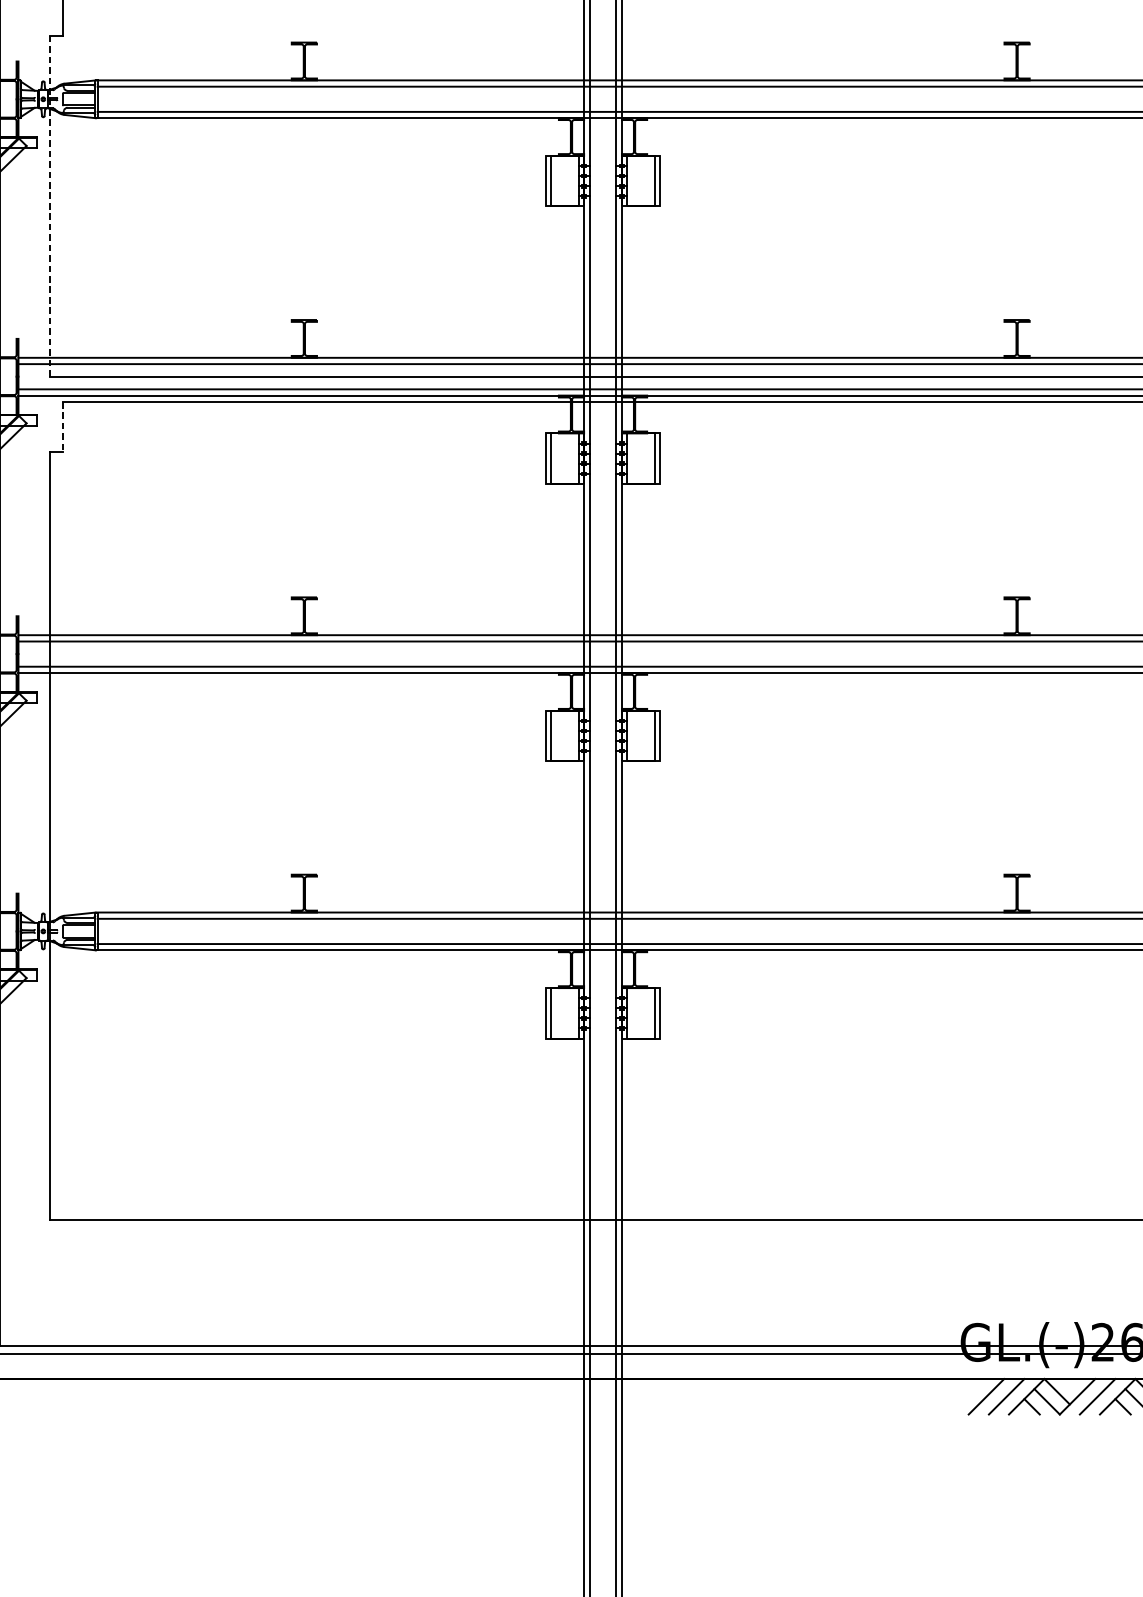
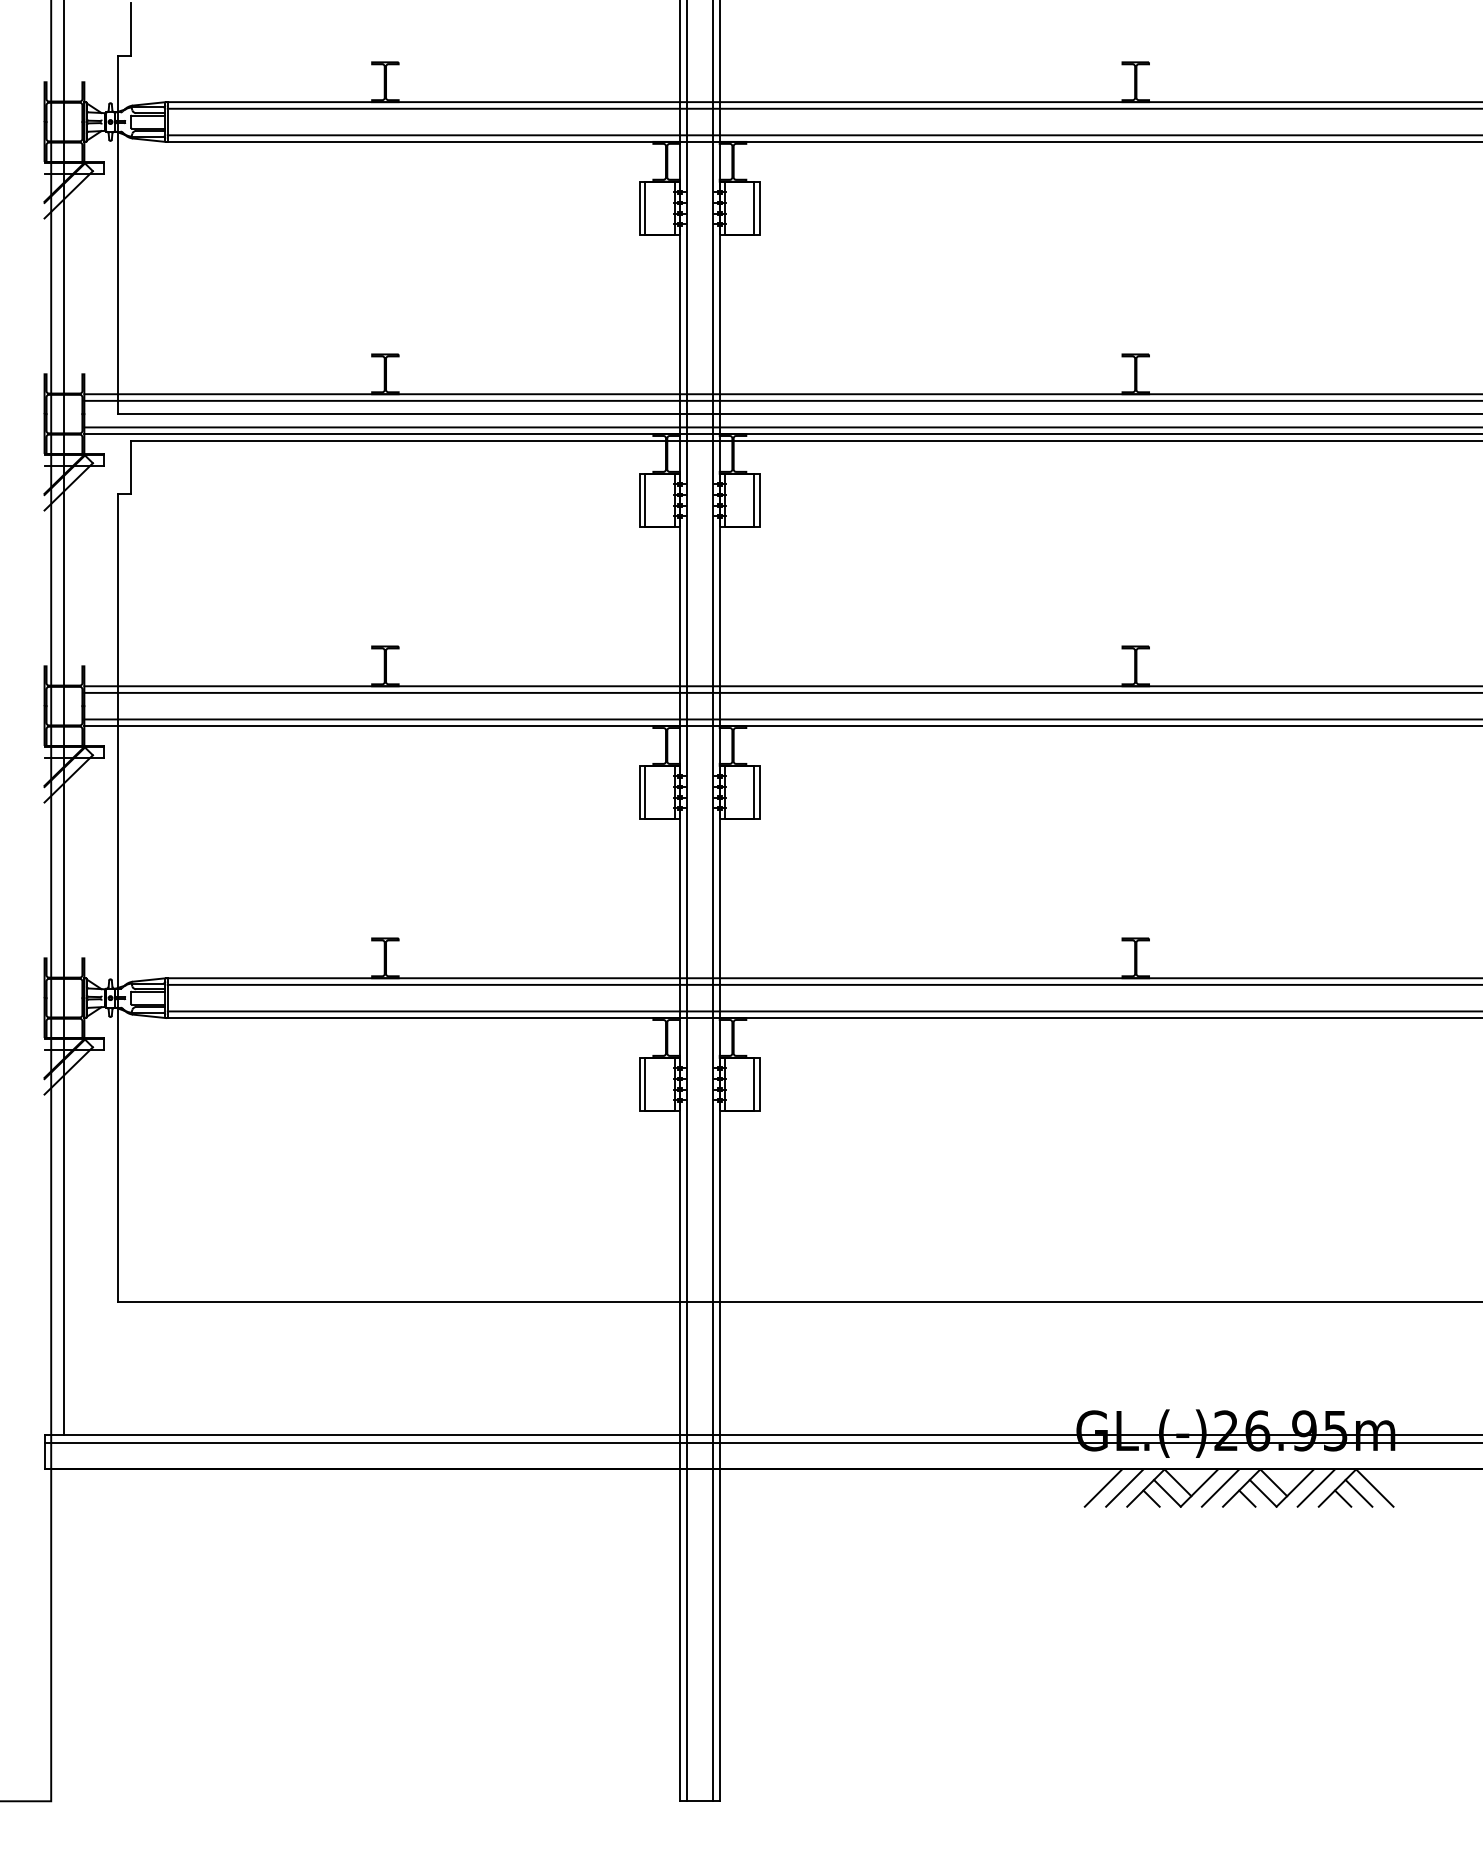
line: (49, 206) -> (117, 234), dashed -> solid
line: (62, 427) -> (130, 467), dashed -> solid

